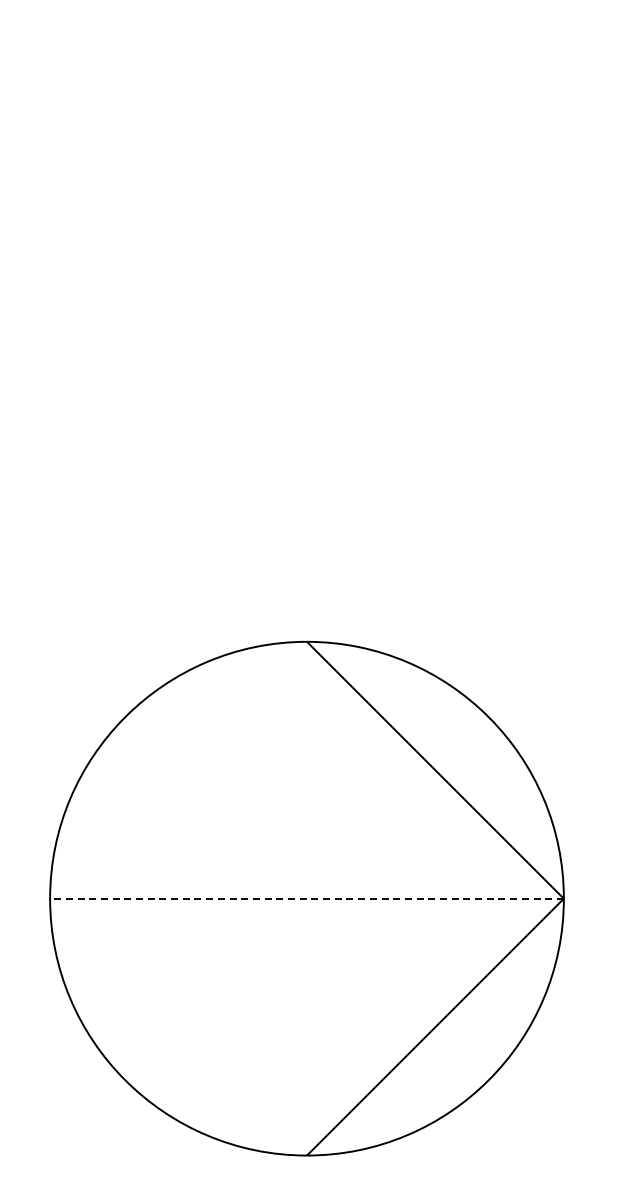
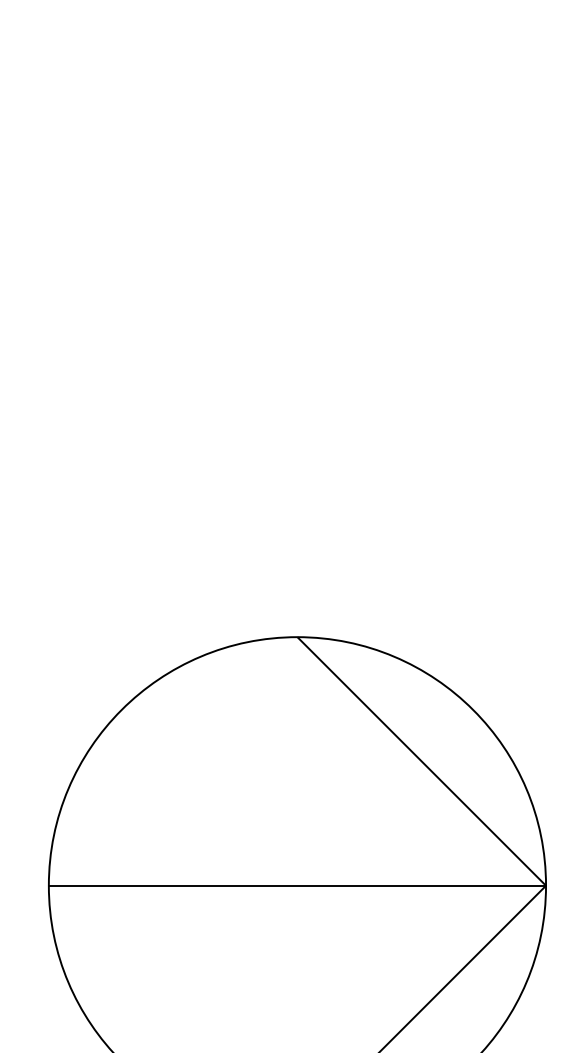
line: (307, 898) -> (297, 885), dashed -> solid

